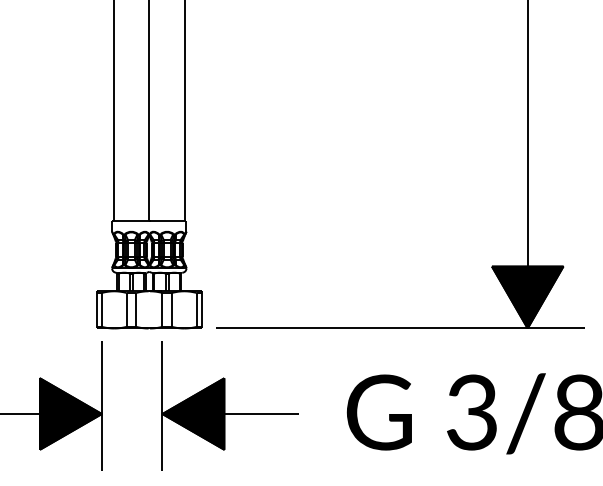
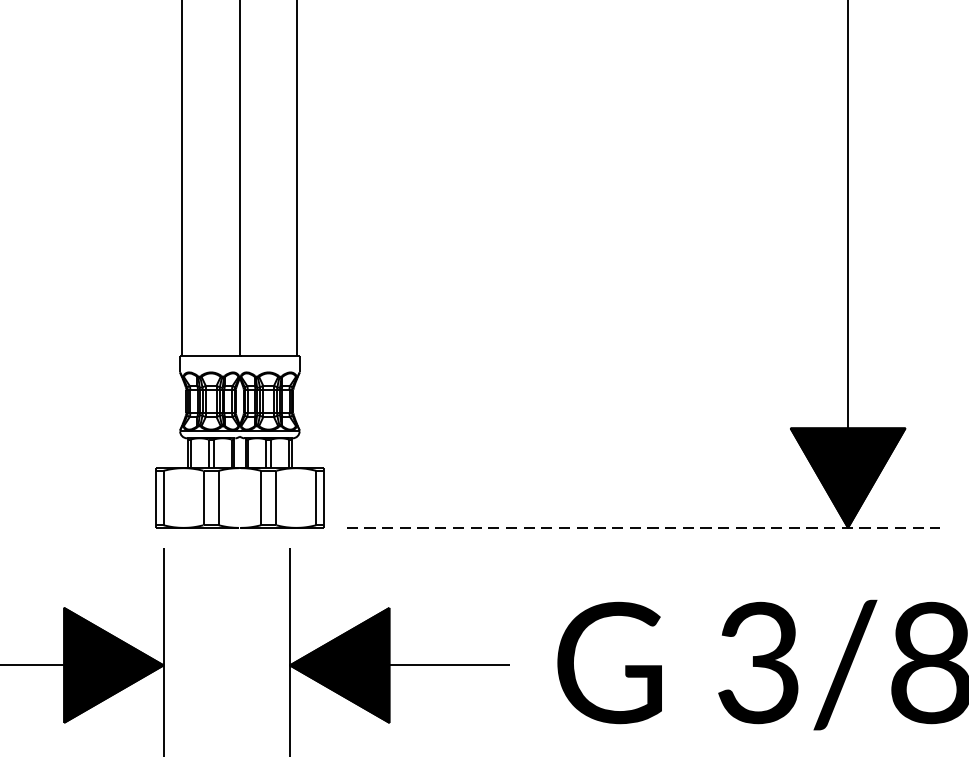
line: (400, 328) -> (643, 527), solid -> dashed
part: (229, 405) -> (397, 651), moved

